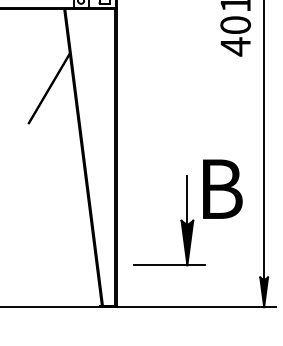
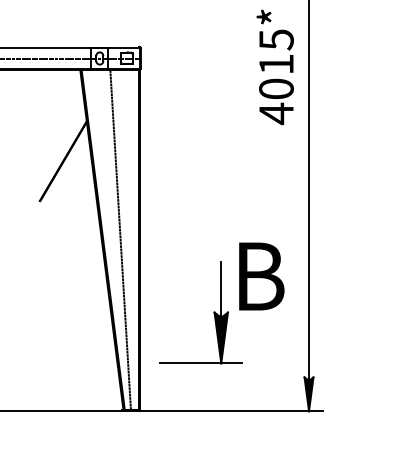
line: (99, 157) -> (120, 240), added

